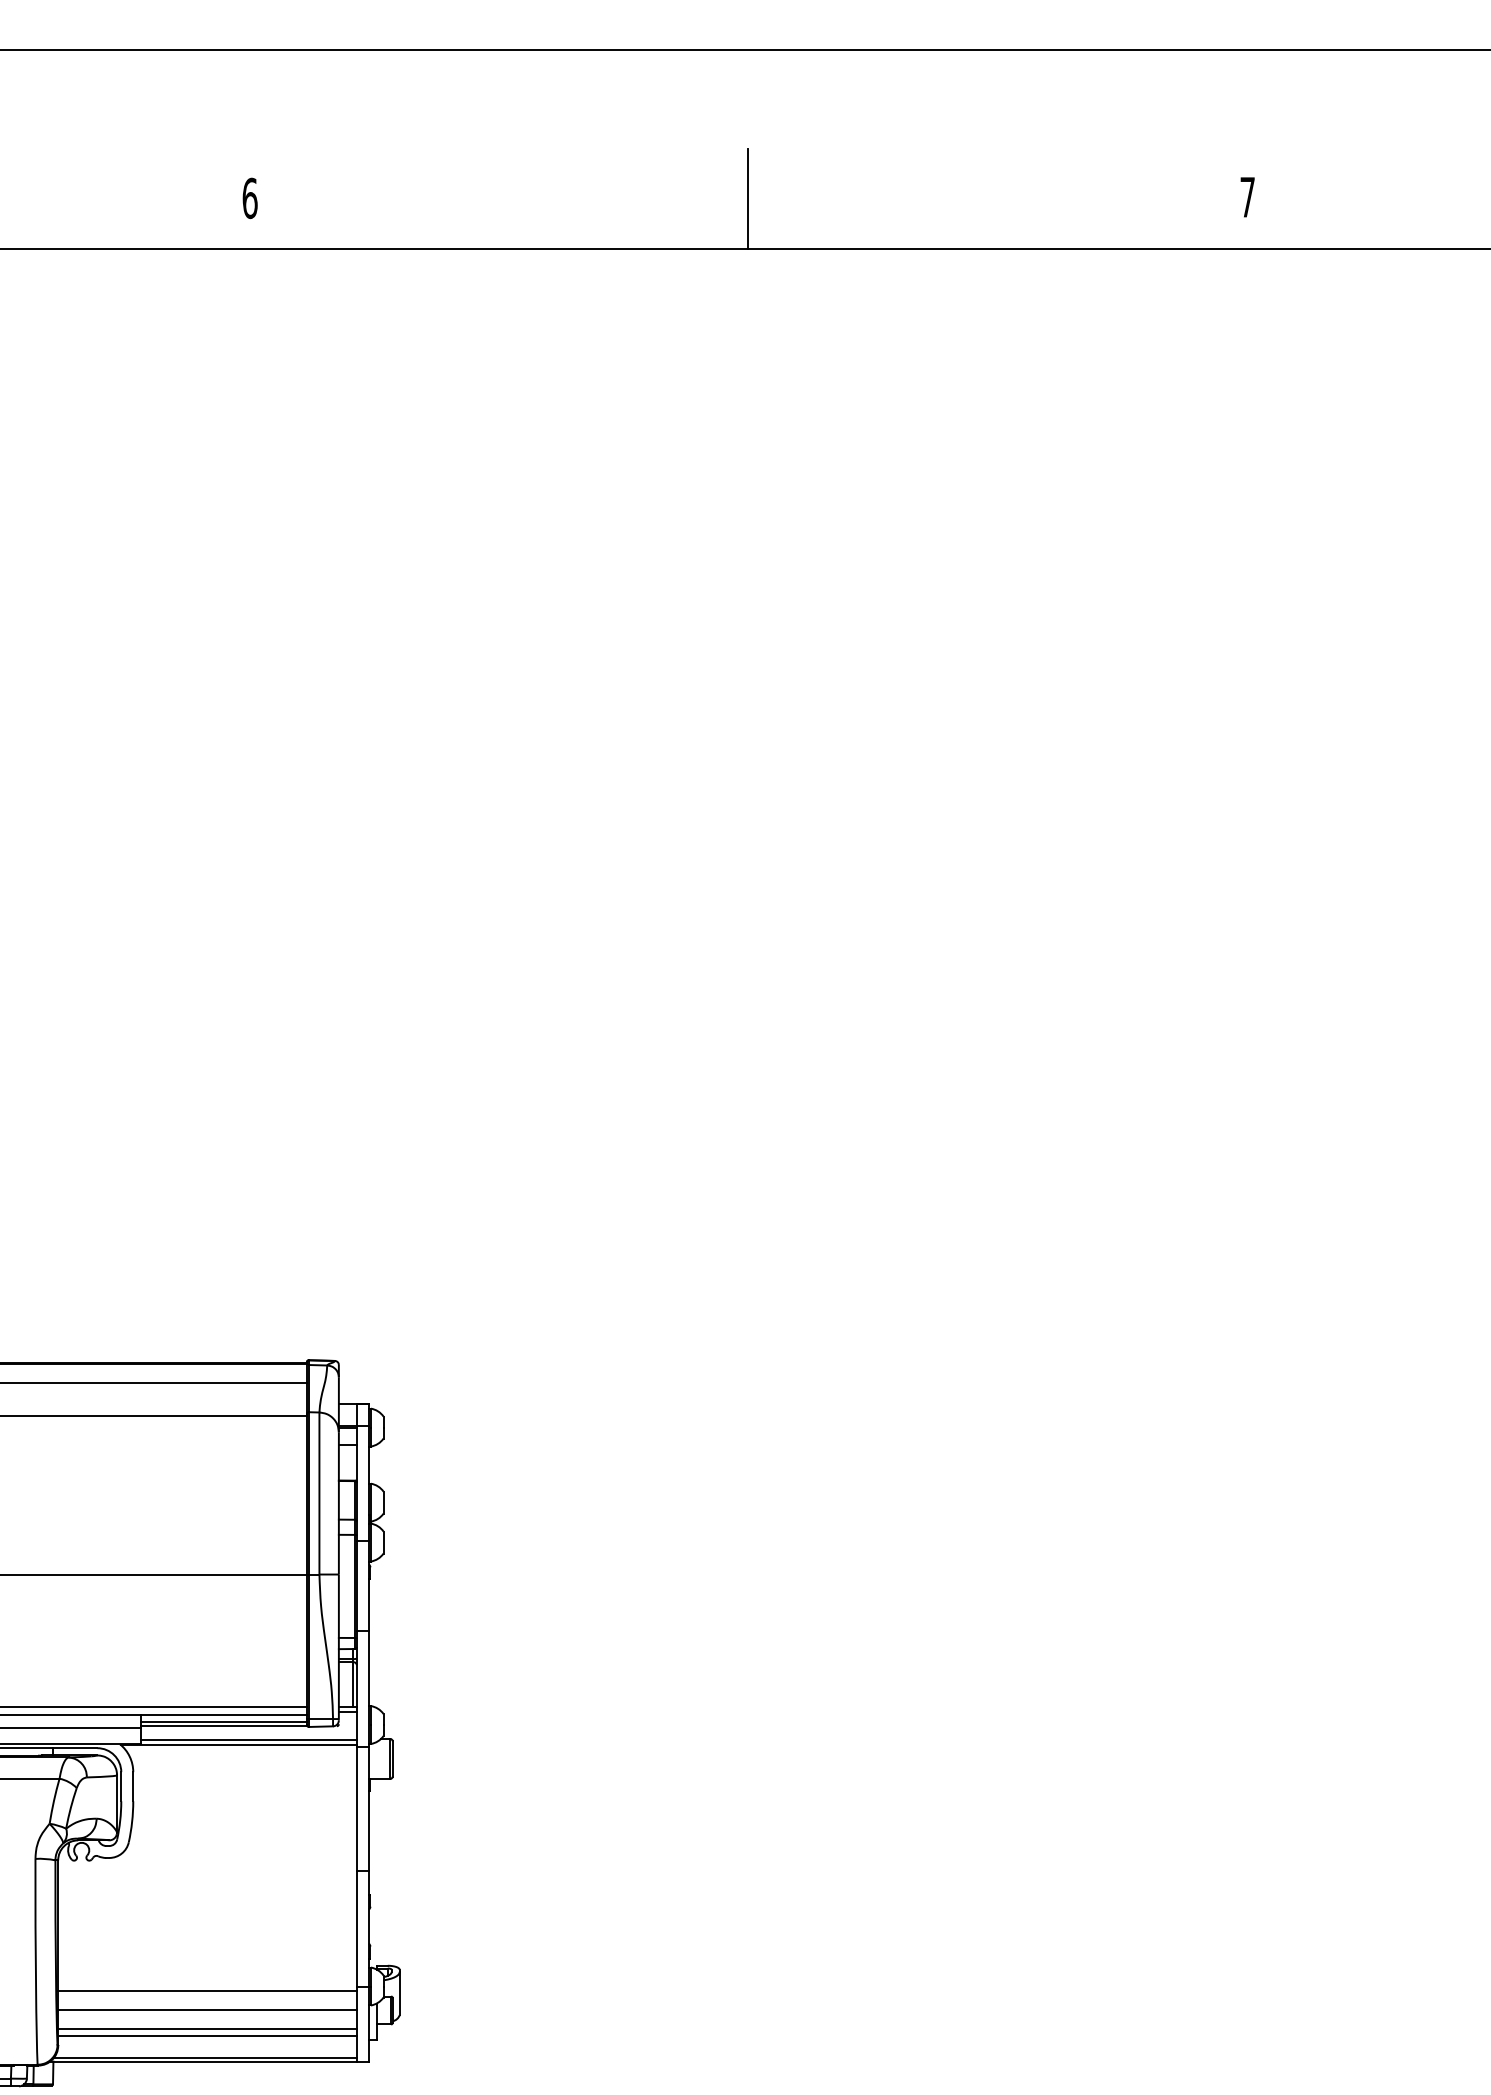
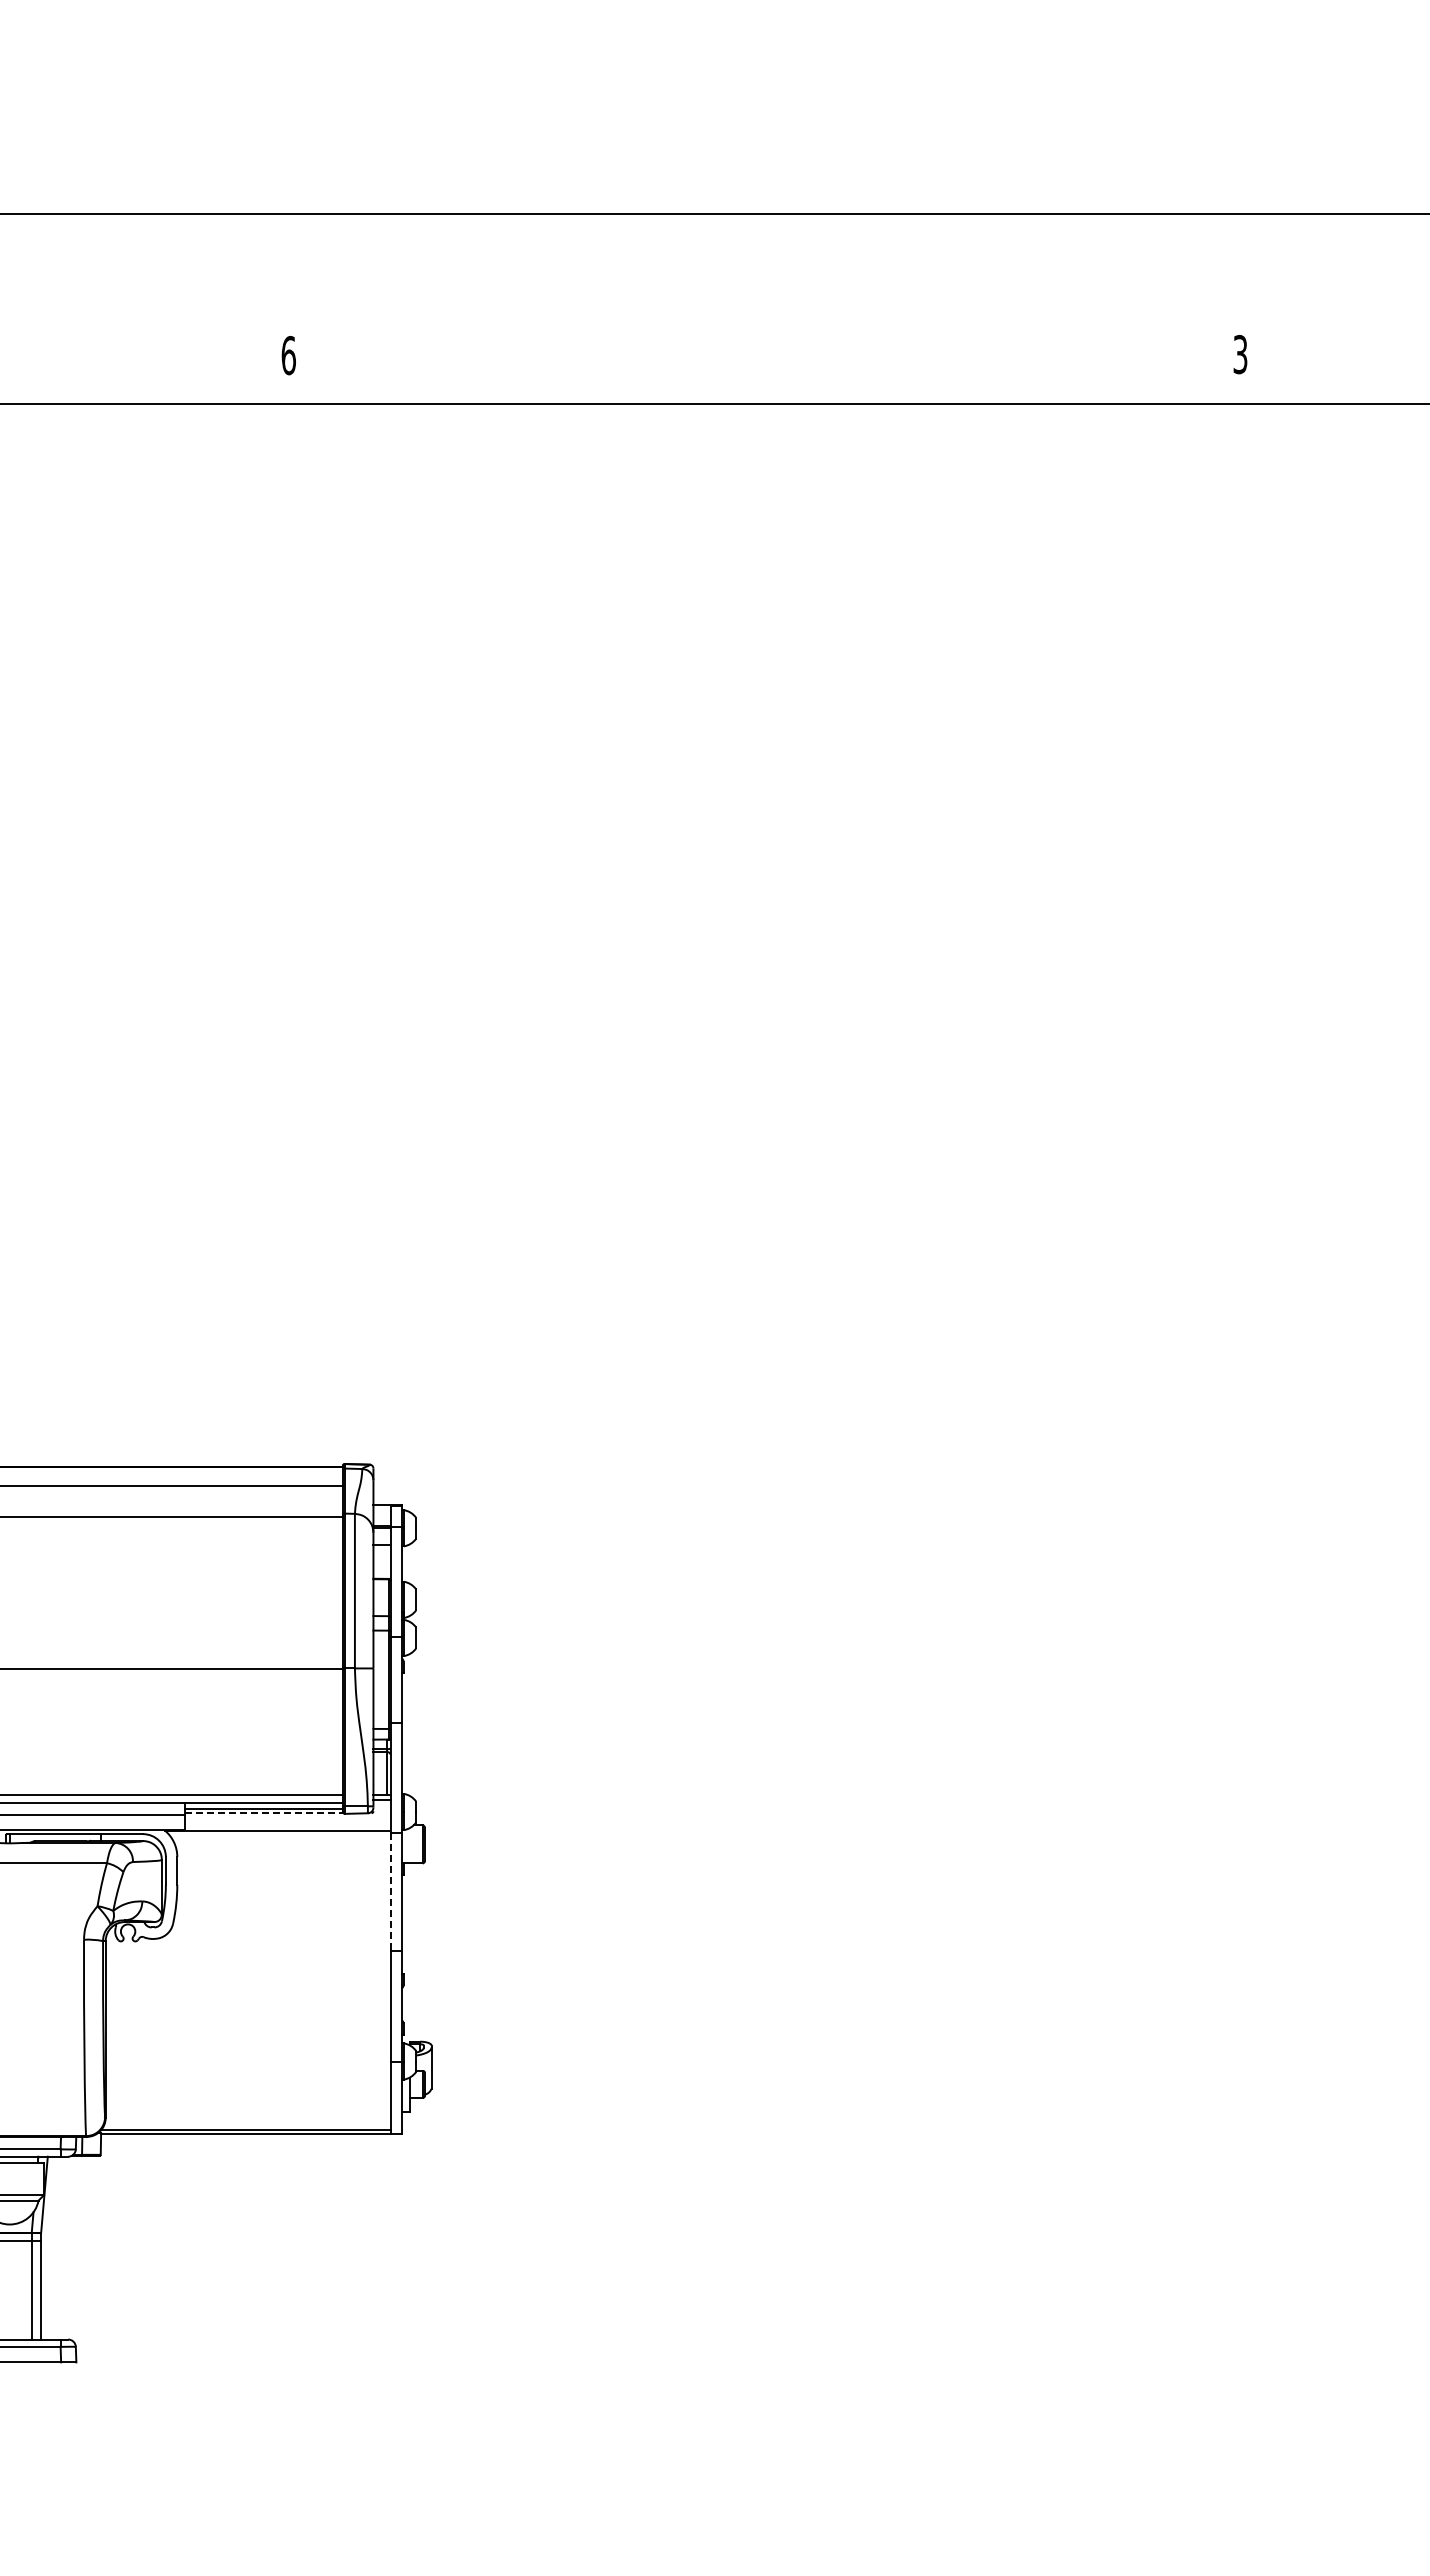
text: (1247, 197) -> (1240, 354), 7 -> 3
line: (747, 199) -> (763, 356), removed
line: (224, 1726) -> (264, 1813), solid -> dashed
line: (248, 1740) -> (287, 1826), removed
line: (356, 1809) -> (390, 1892), solid -> dashed
line: (206, 1990) -> (247, 2065), removed
line: (206, 2010) -> (247, 2084), removed
line: (206, 2029) -> (247, 2102), removed
line: (206, 2035) -> (247, 2108), removed

